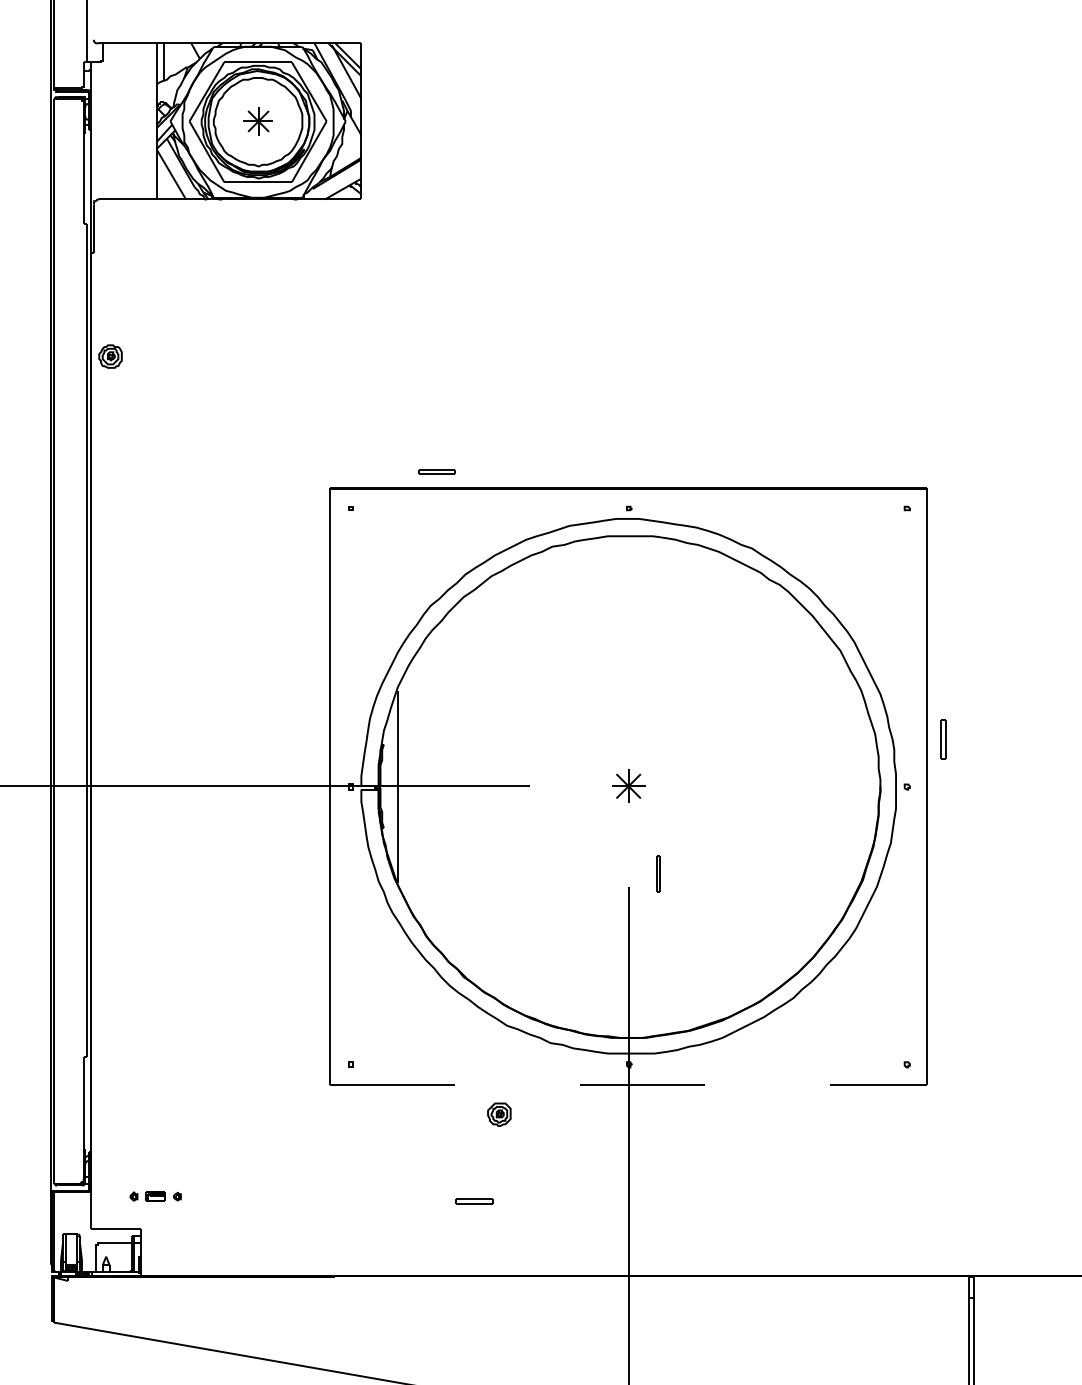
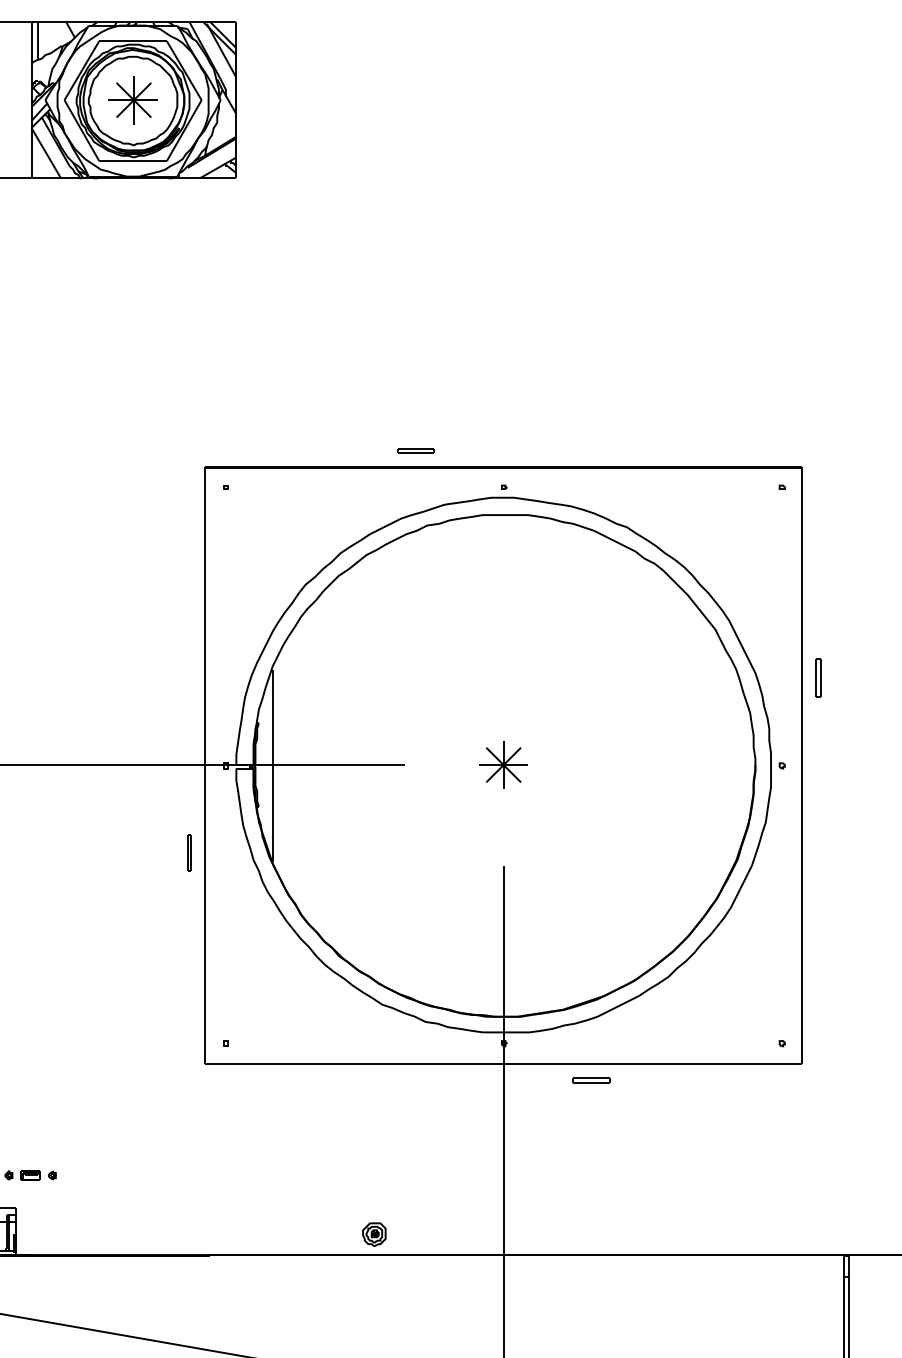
part: (257, 121) -> (132, 100), size x1.67
part: (436, 471) -> (415, 450), moved
part: (943, 739) -> (818, 678), moved
part: (628, 786) -> (503, 765), size x1.43
line: (657, 873) -> (188, 852), moved
line: (628, 1084) -> (503, 1063), dashed -> solid
part: (499, 1114) -> (374, 1234), moved
part: (474, 1201) -> (591, 1080), moved

